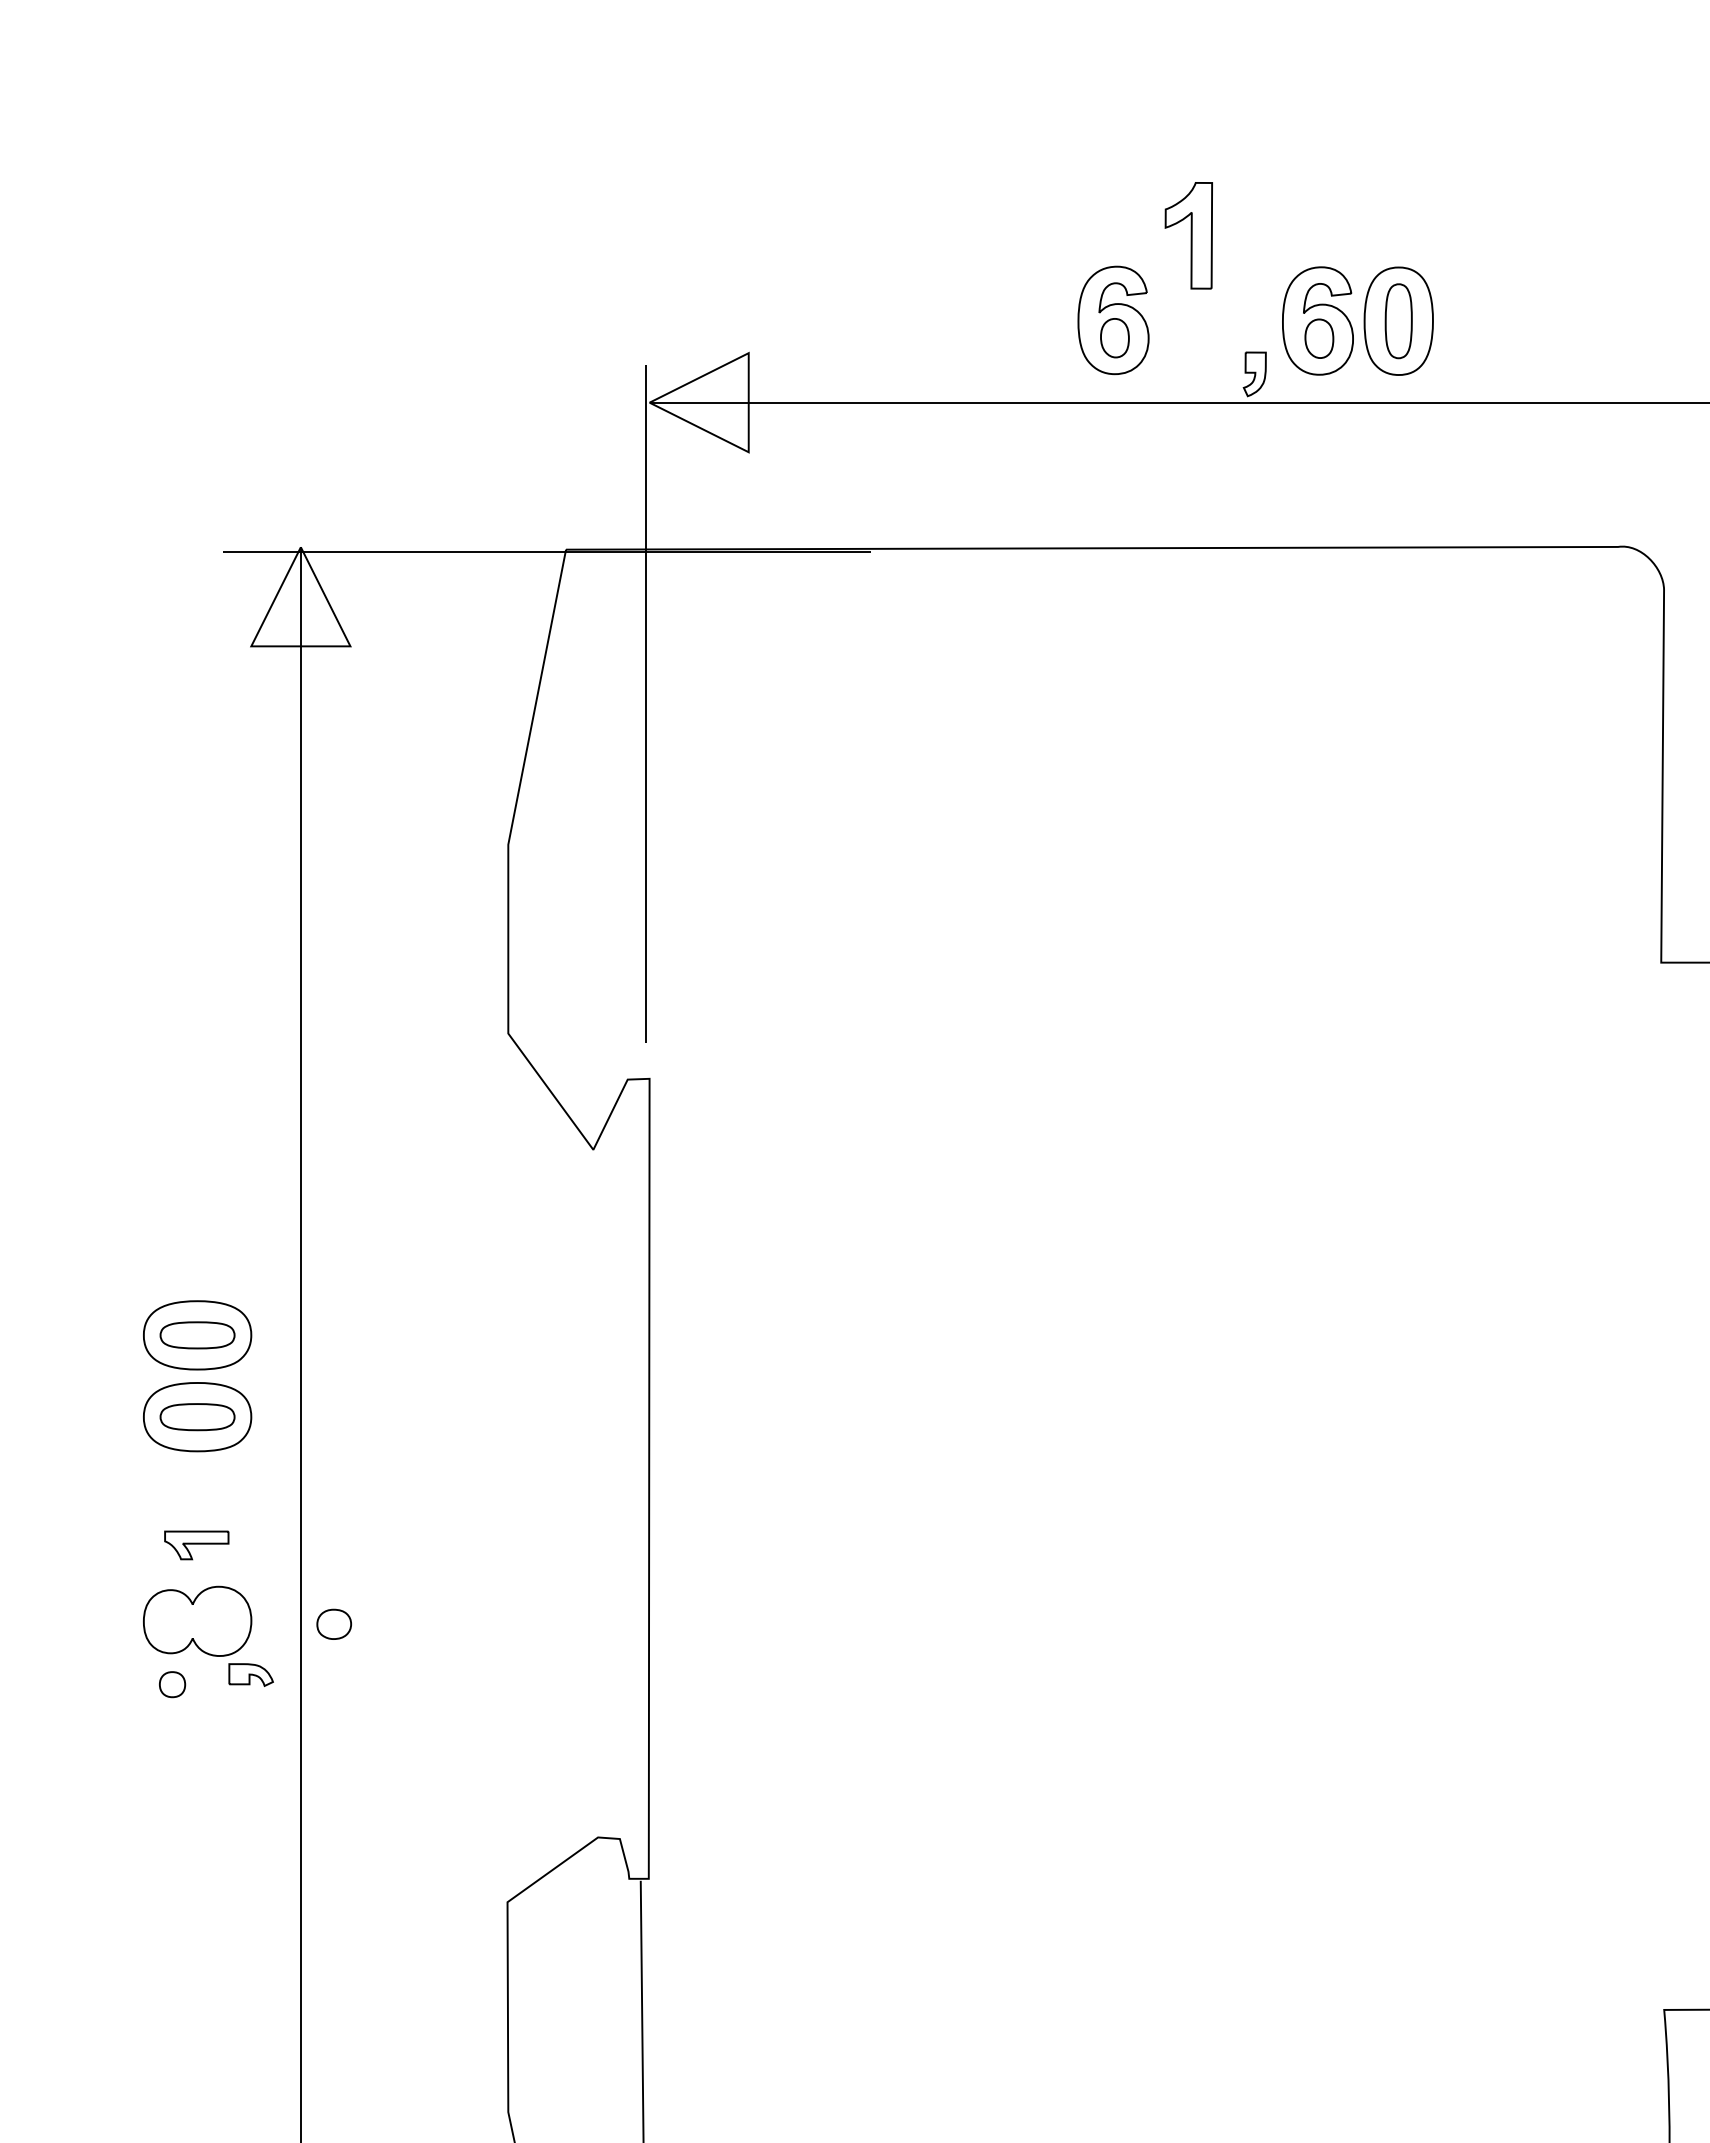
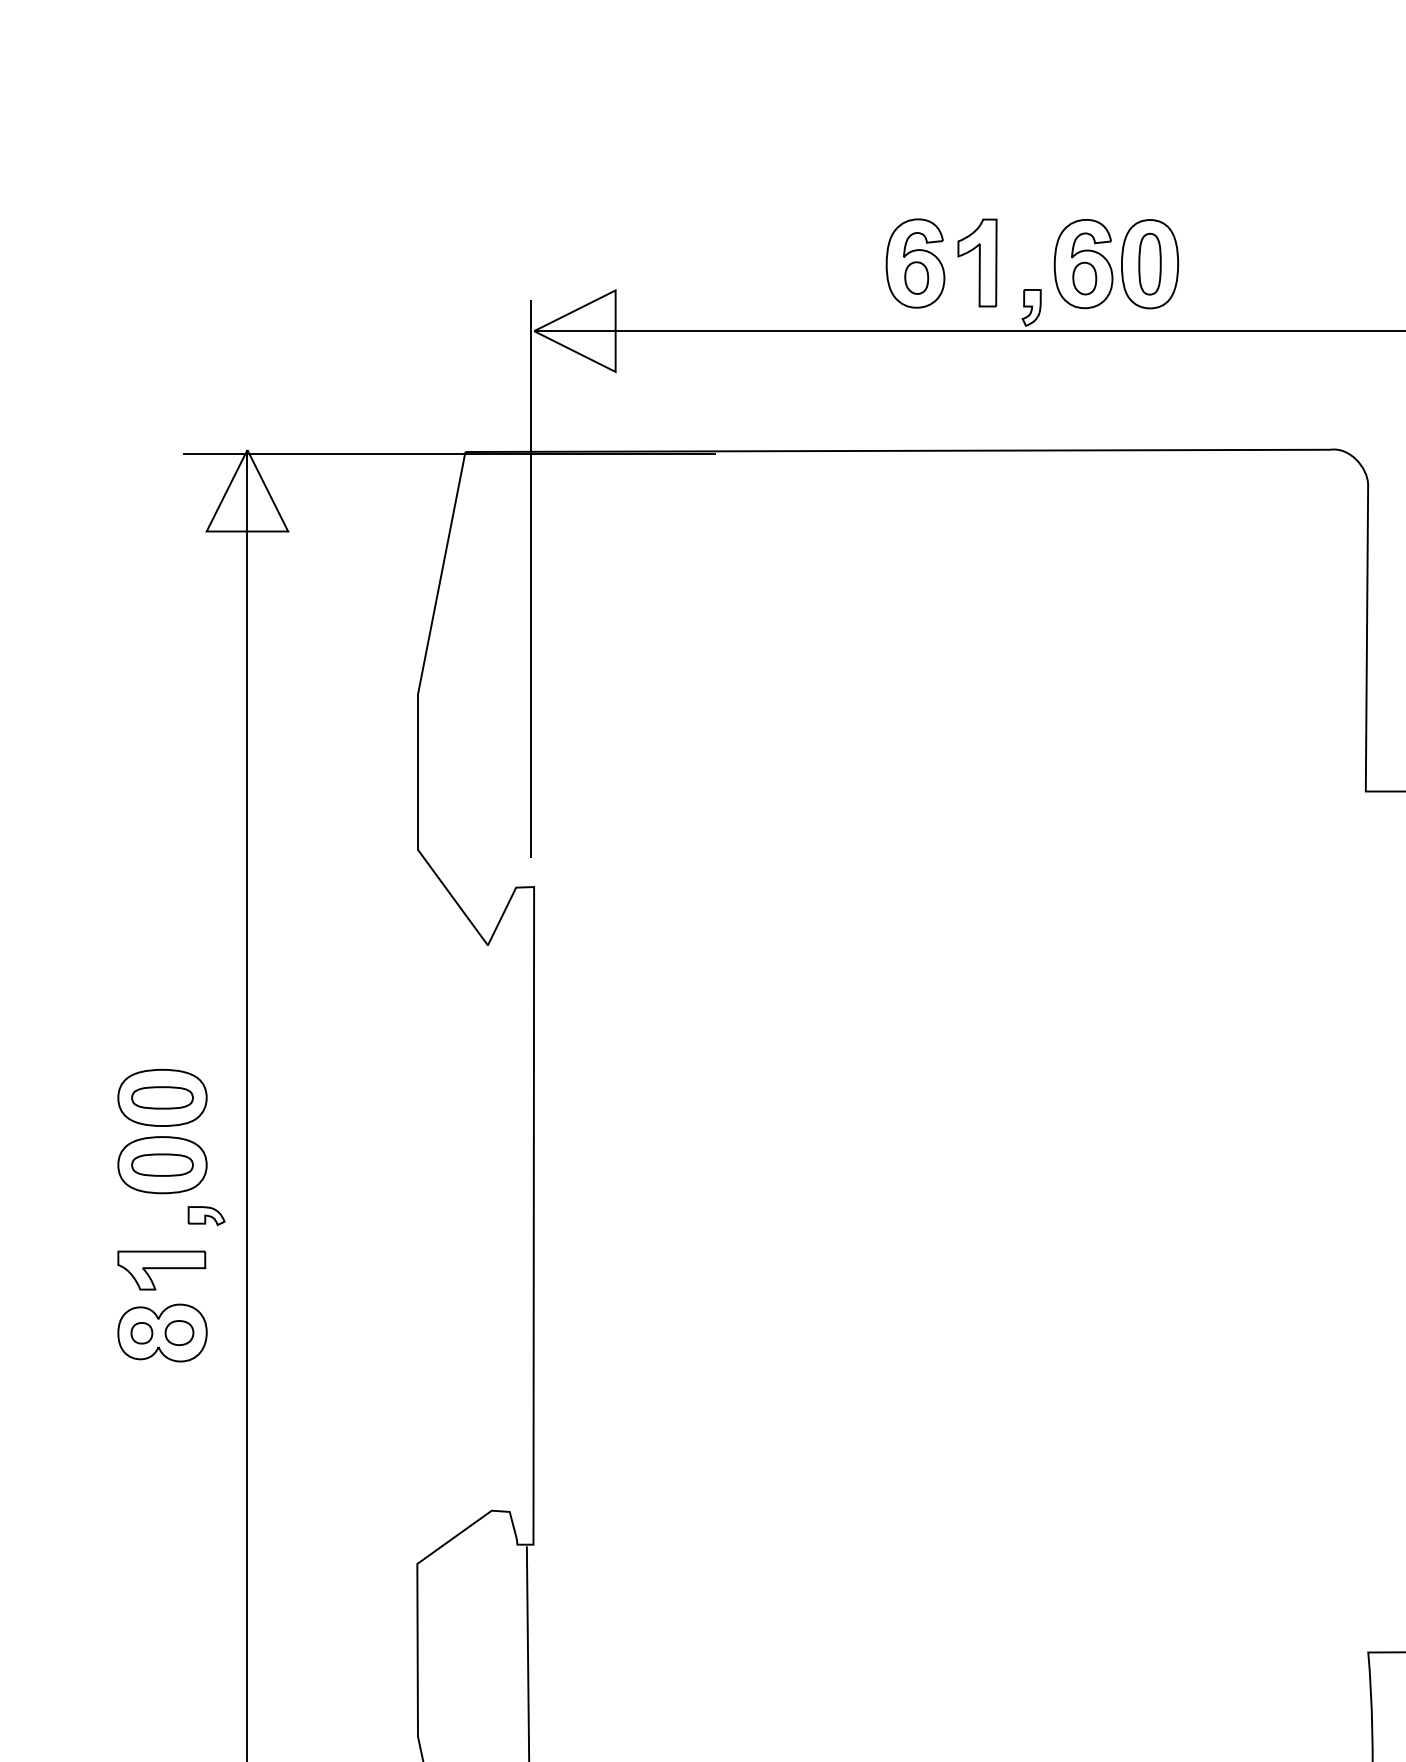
part: (1188, 235) -> (977, 262), moved
part: (196, 1545) -> (161, 1270), size x1.67
part: (333, 1623) -> (178, 1332), moved
part: (250, 1674) -> (206, 1215), moved
part: (172, 1684) -> (141, 1333), moved

